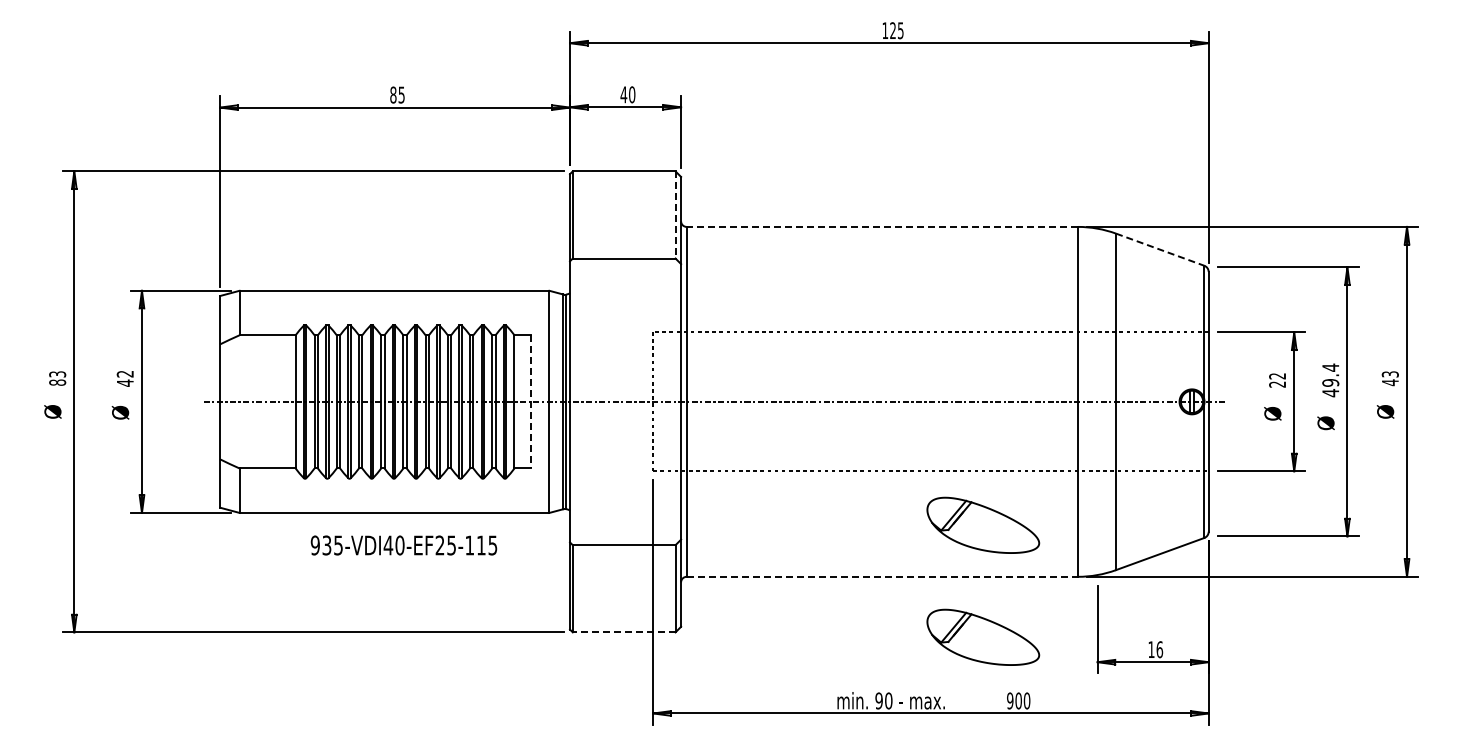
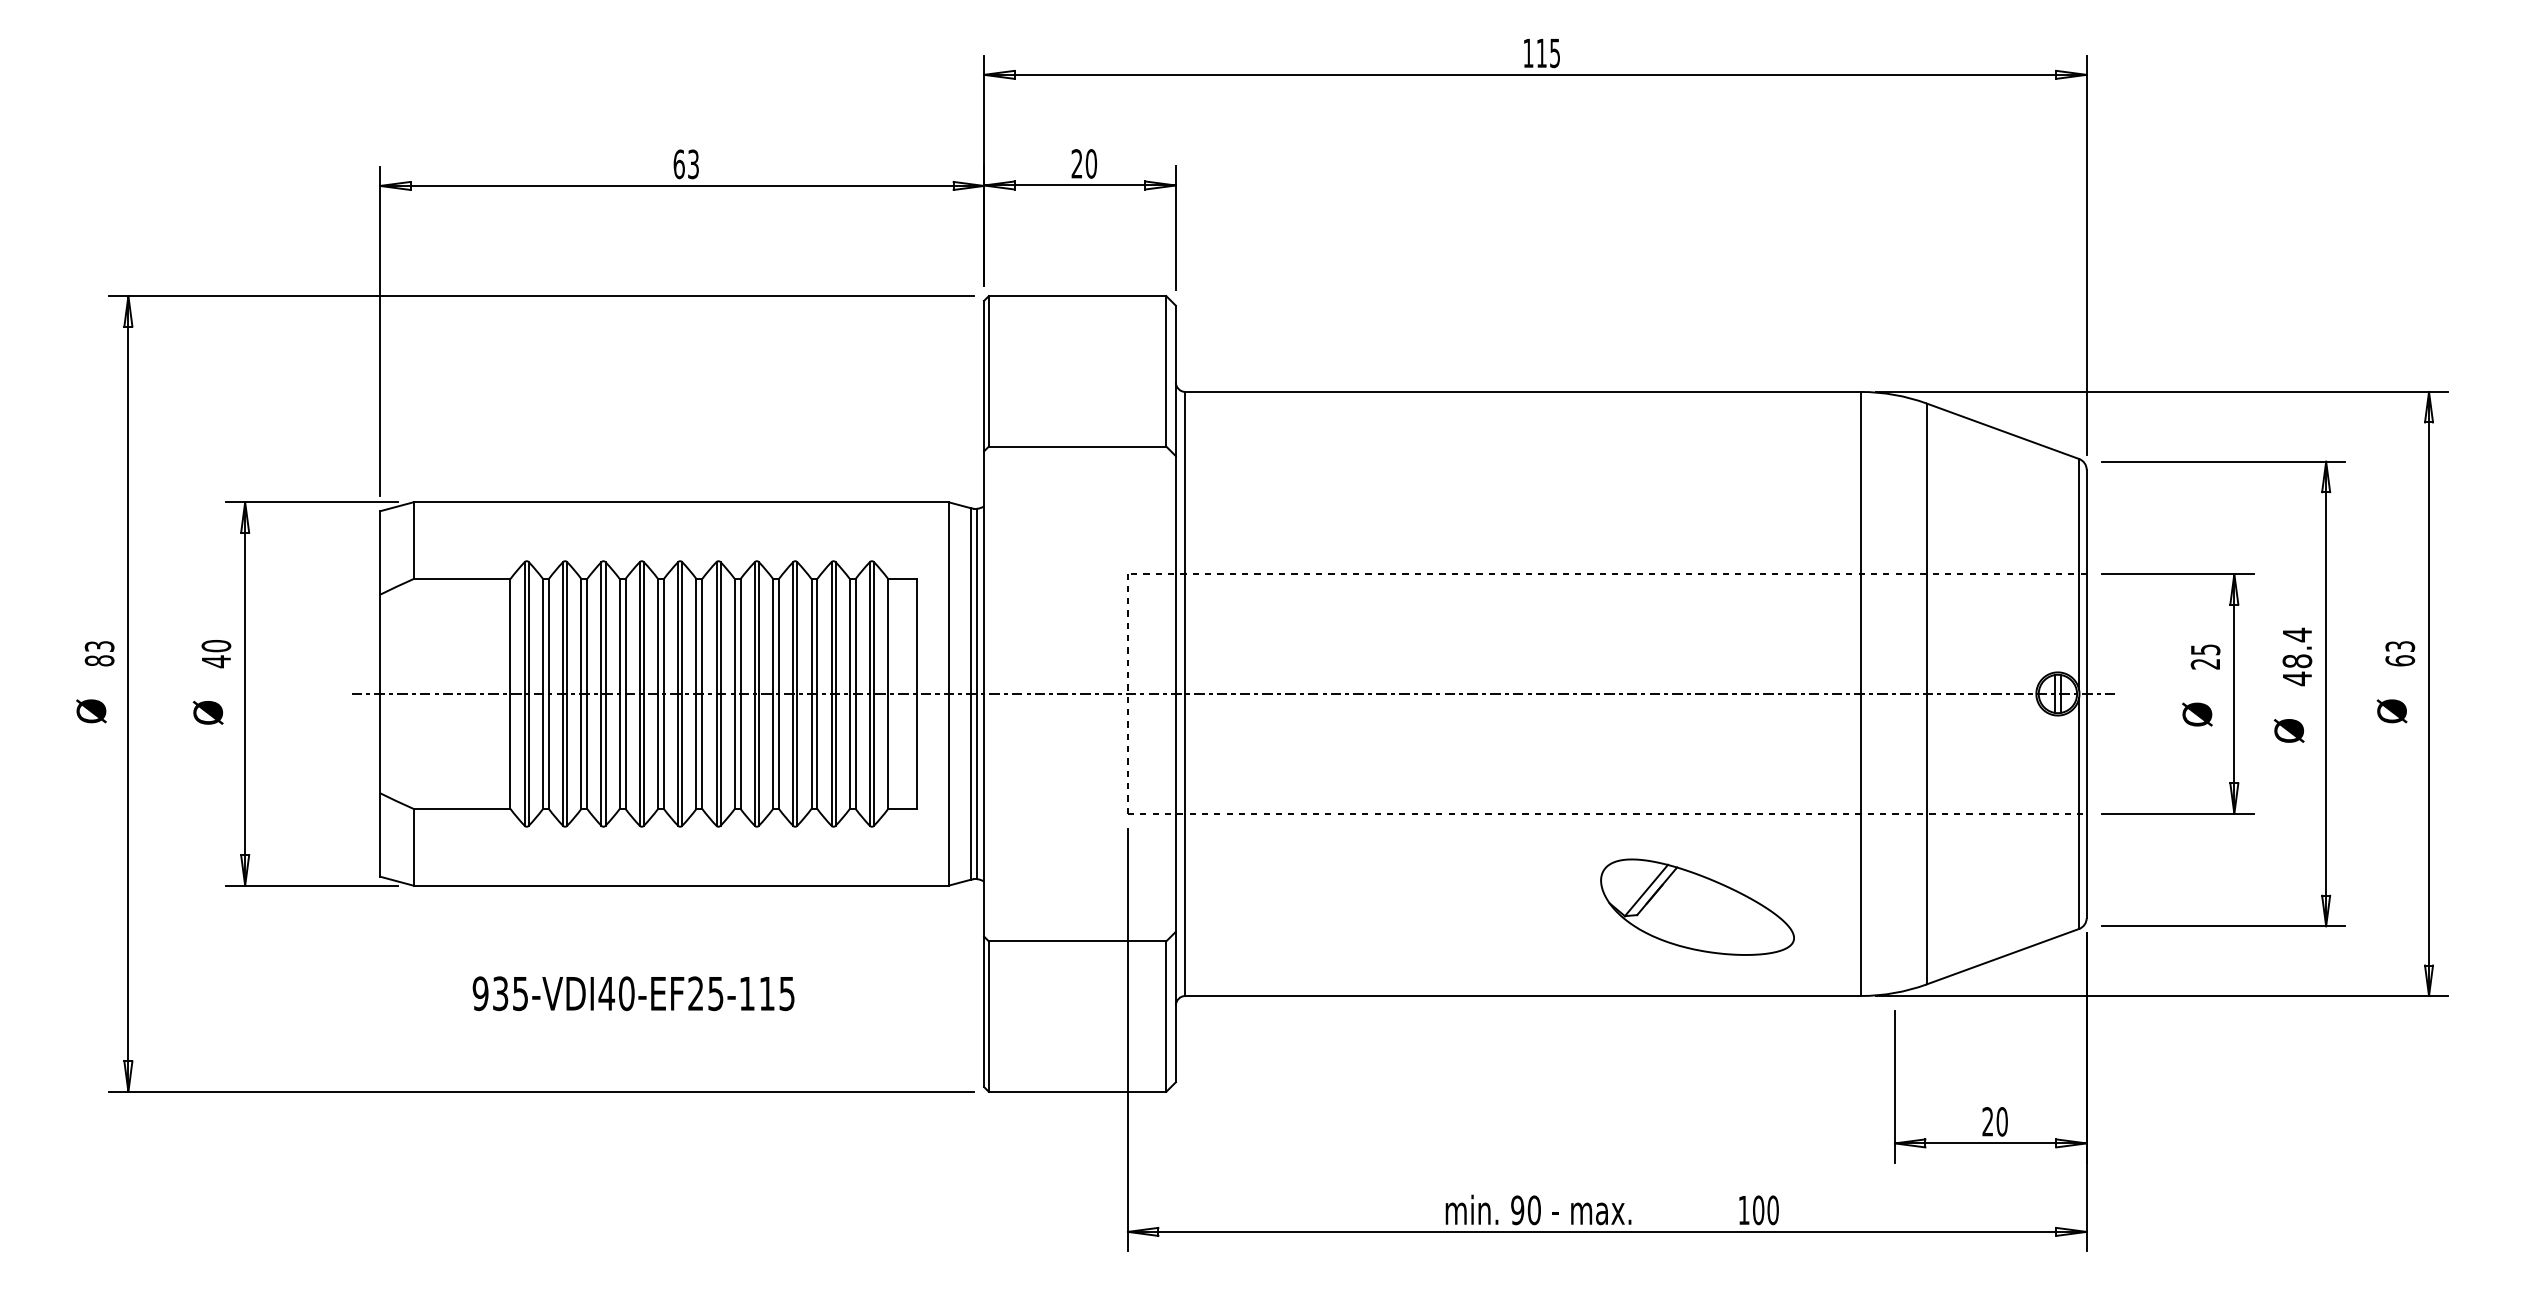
text: (892, 30) -> (1540, 52), 125 -> 115
text: (397, 94) -> (686, 163), 85 -> 63
text: (623, 94) -> (1076, 163), 40 -> 20
line: (675, 214) -> (1166, 370), dashed -> solid
line: (882, 226) -> (1523, 391), dashed -> solid
line: (1160, 249) -> (2003, 430), dashed -> solid
text: (124, 373) -> (214, 645), 42 -> 40
text: (1277, 376) -> (2205, 650), 22 -> 25
text: (1330, 382) -> (2296, 660), 49.4 -> 48.4
text: (1389, 382) -> (2398, 660), 43 -> 63
line: (531, 401) -> (917, 693), dashed -> solid
text: (403, 545) -> (632, 993), moved
line: (882, 576) -> (1523, 995), dashed -> solid
line: (623, 632) -> (1076, 1092), dashed -> solid
part: (983, 636) -> (1697, 1099), removed
text: (1155, 649) -> (1994, 1121), 16 -> 20
text: (1010, 700) -> (1744, 1209), 900 -> 100

